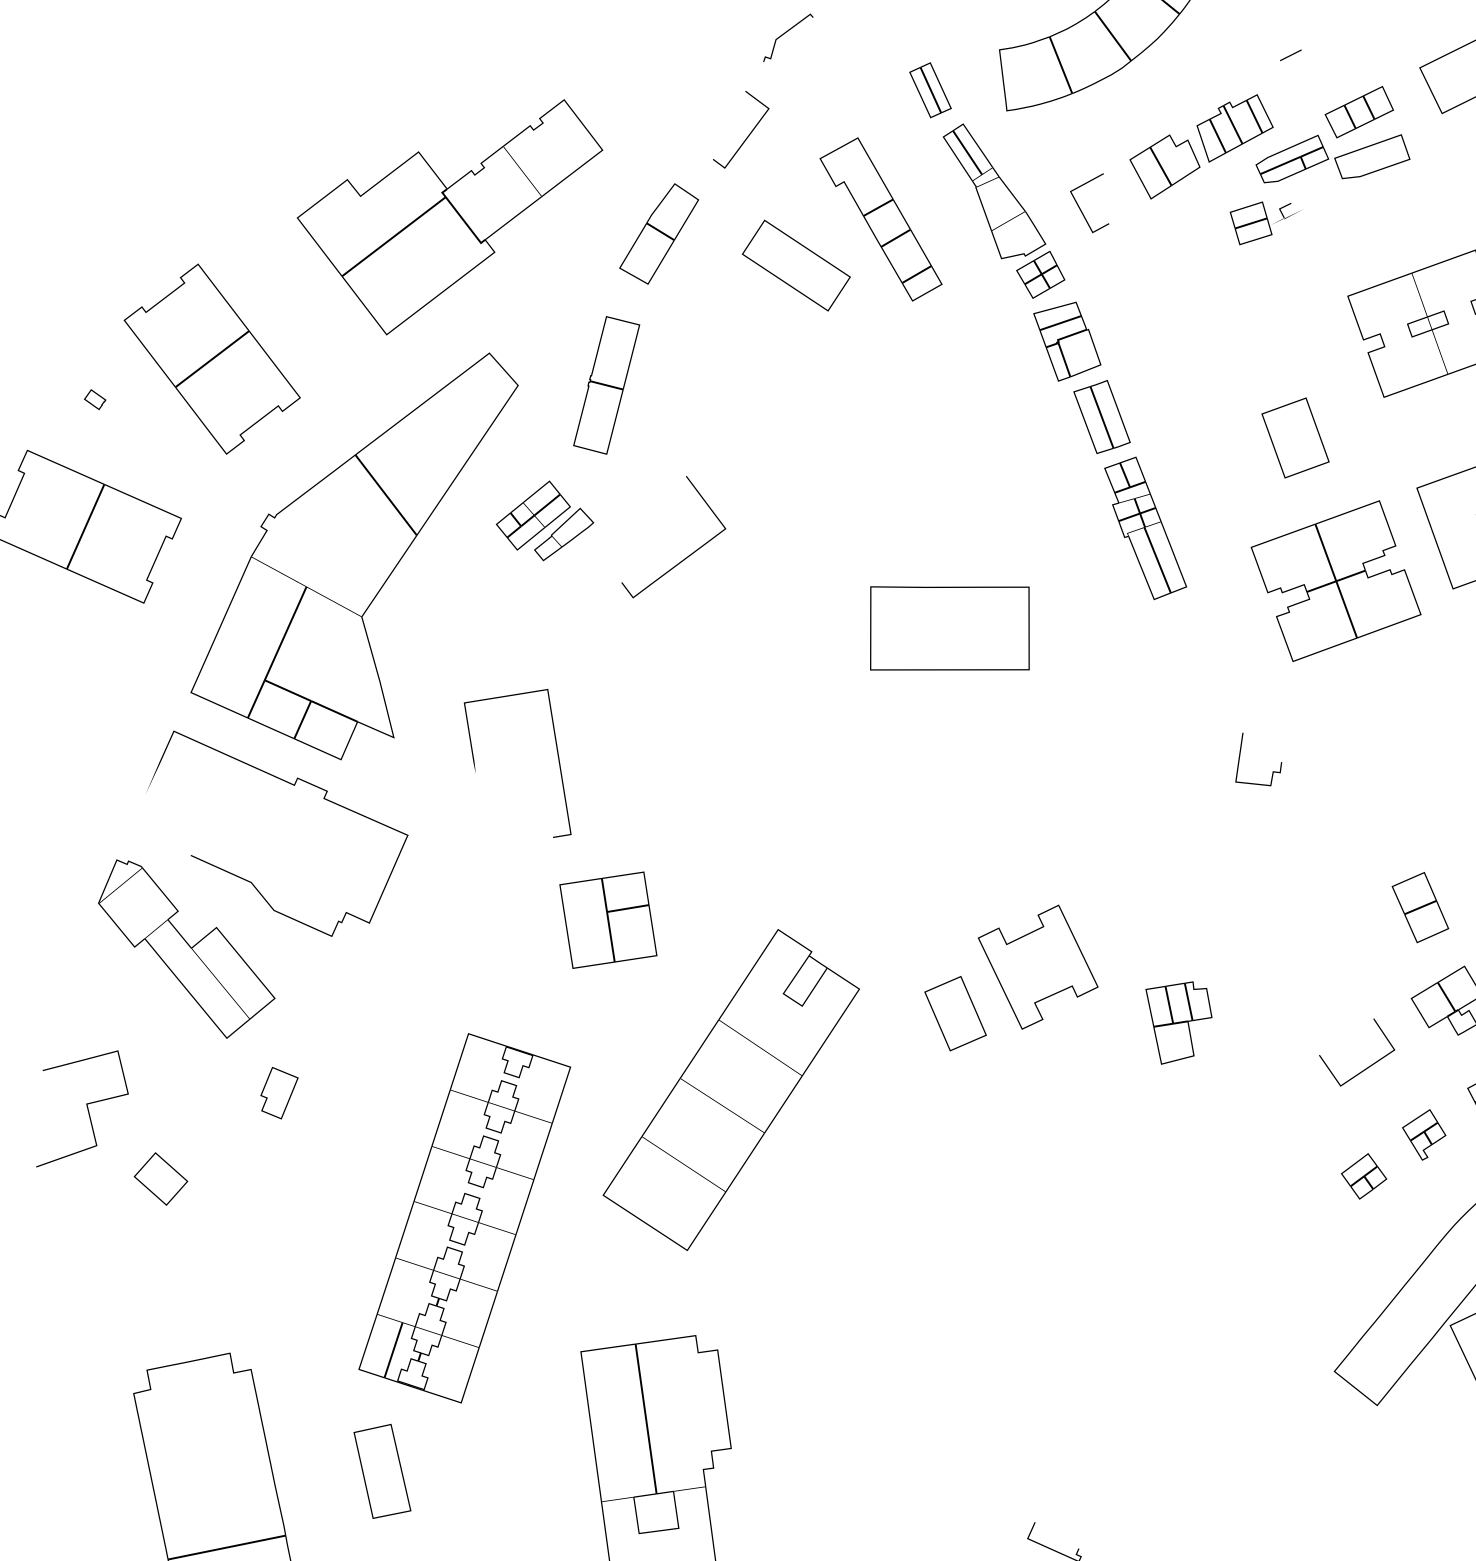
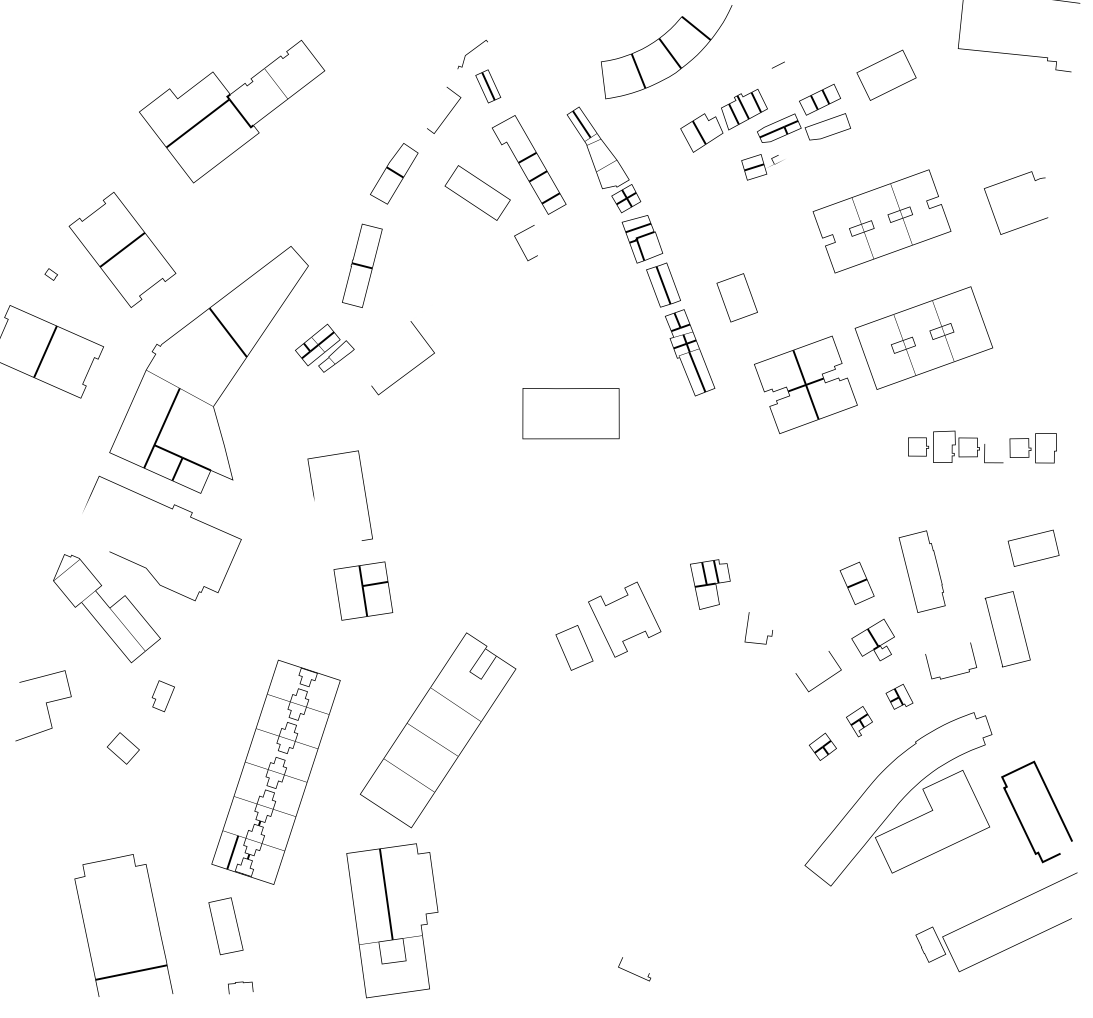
part: (930, 90) -> (488, 86), moved
part: (1088, 203) -> (525, 243), moved
part: (450, 217) -> (232, 111), moved
part: (1294, 437) -> (736, 297), moved
part: (1240, 759) -> (747, 628), moved
part: (475, 764) -> (314, 496), moved
part: (1179, 1022) -> (710, 584), moved
part: (731, 1090) -> (438, 730), moved
part: (161, 1179) -> (123, 748), moved

